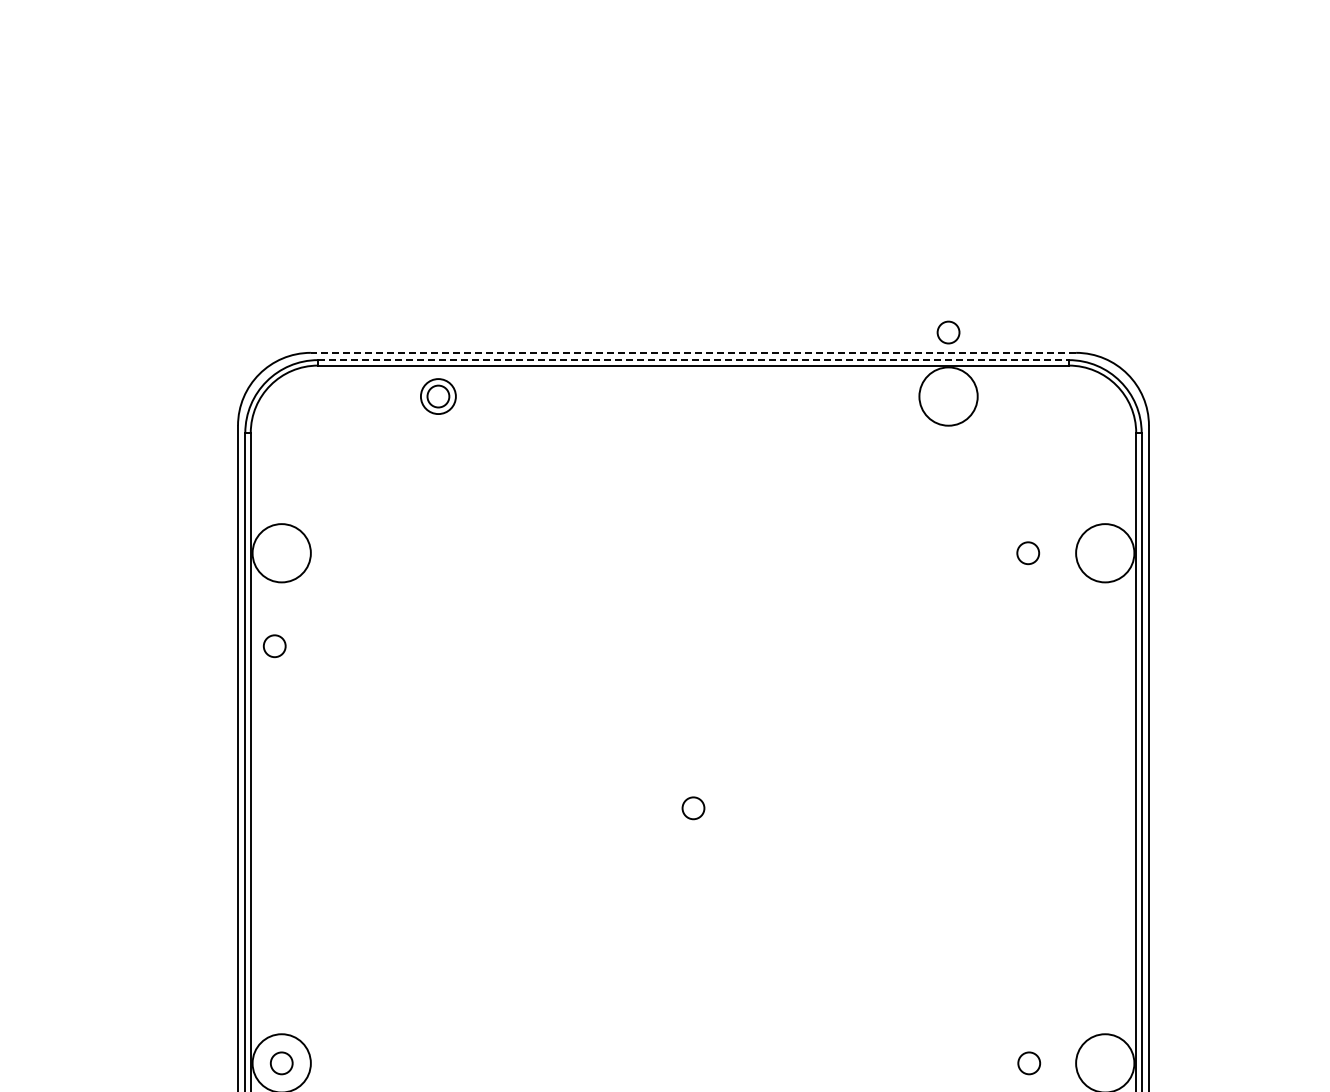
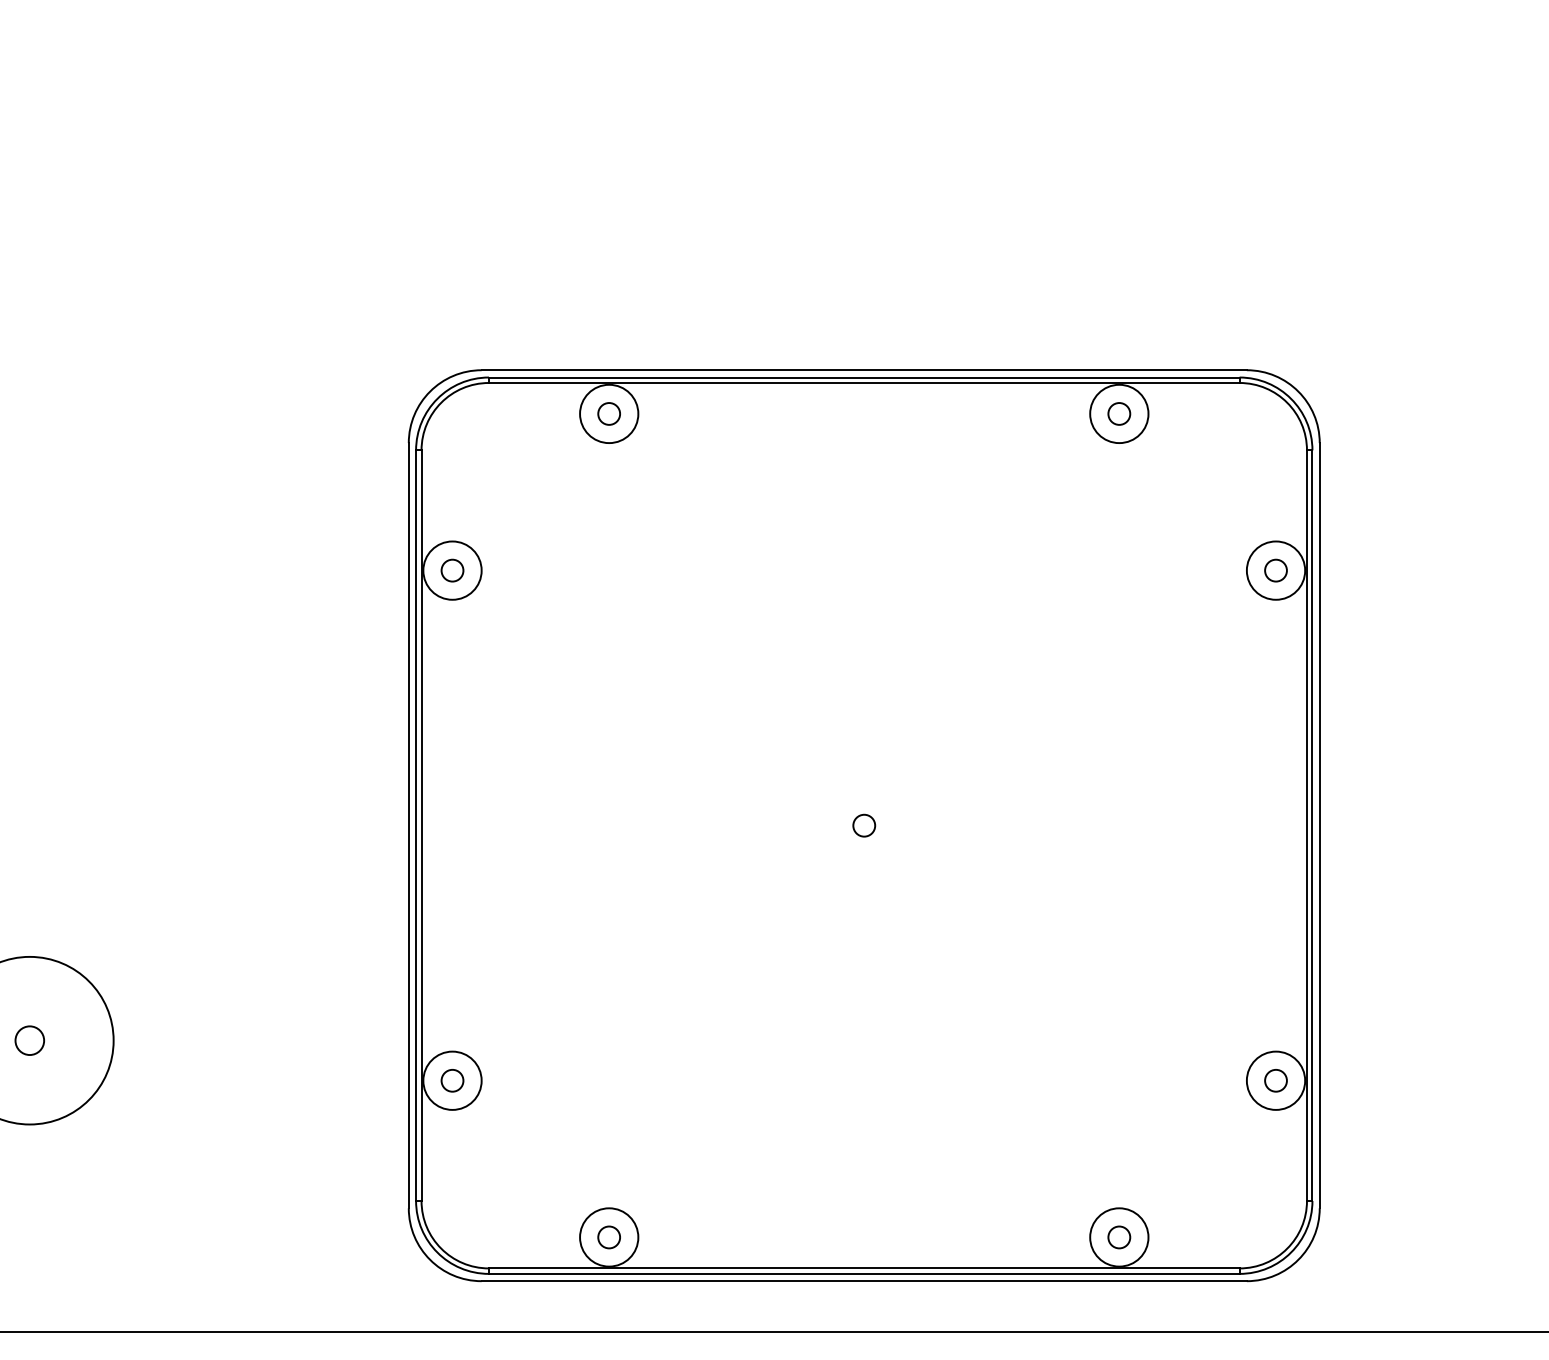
circle: (948, 332) -> (1119, 413), moved
line: (693, 353) -> (864, 370), dashed -> solid
line: (693, 360) -> (864, 377), dashed -> solid
circle: (438, 396) -> (609, 413), size x1.67
circle: (1027, 553) -> (1275, 570), moved
circle: (274, 646) -> (452, 570), moved
circle: (1028, 1063) -> (1275, 1080), moved

